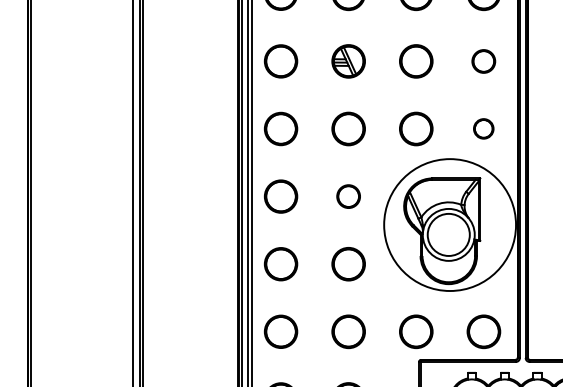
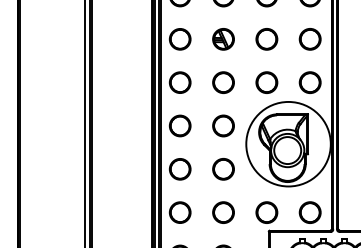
part: (482, 61) -> (309, 39), size x1.43
part: (482, 128) -> (309, 82), size x1.67
part: (348, 195) -> (223, 125), size x1.43

